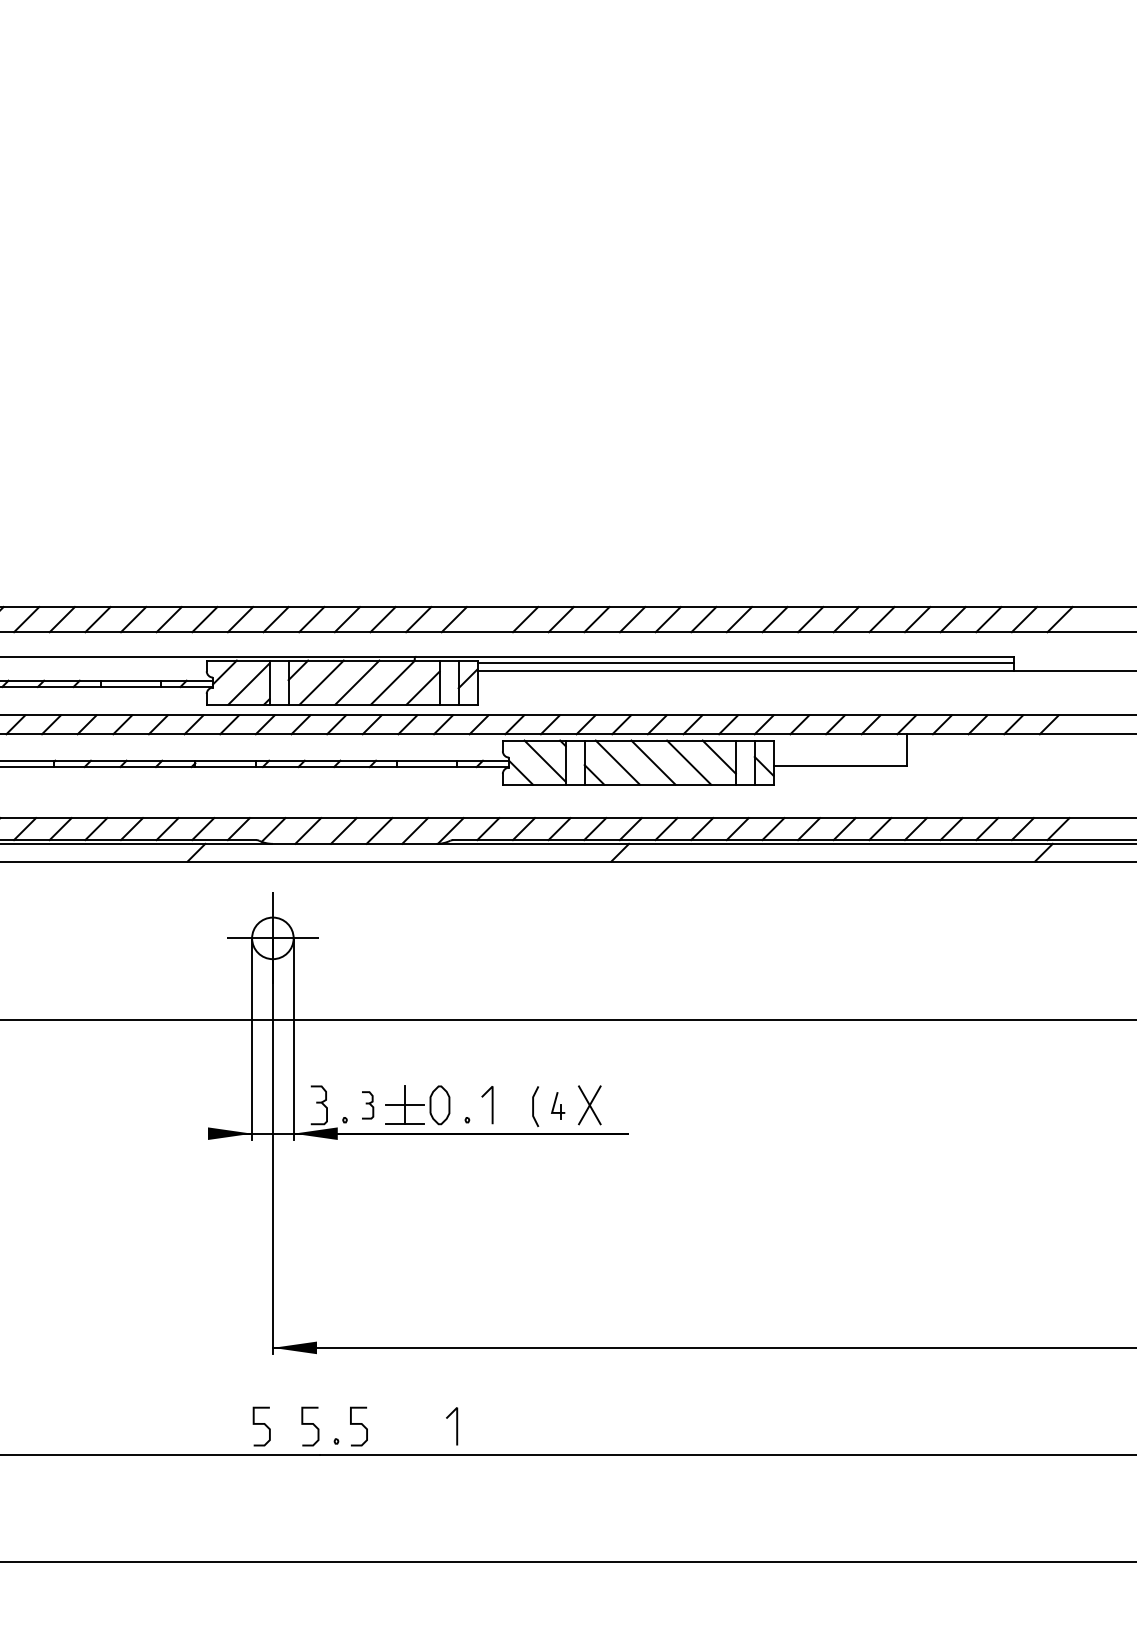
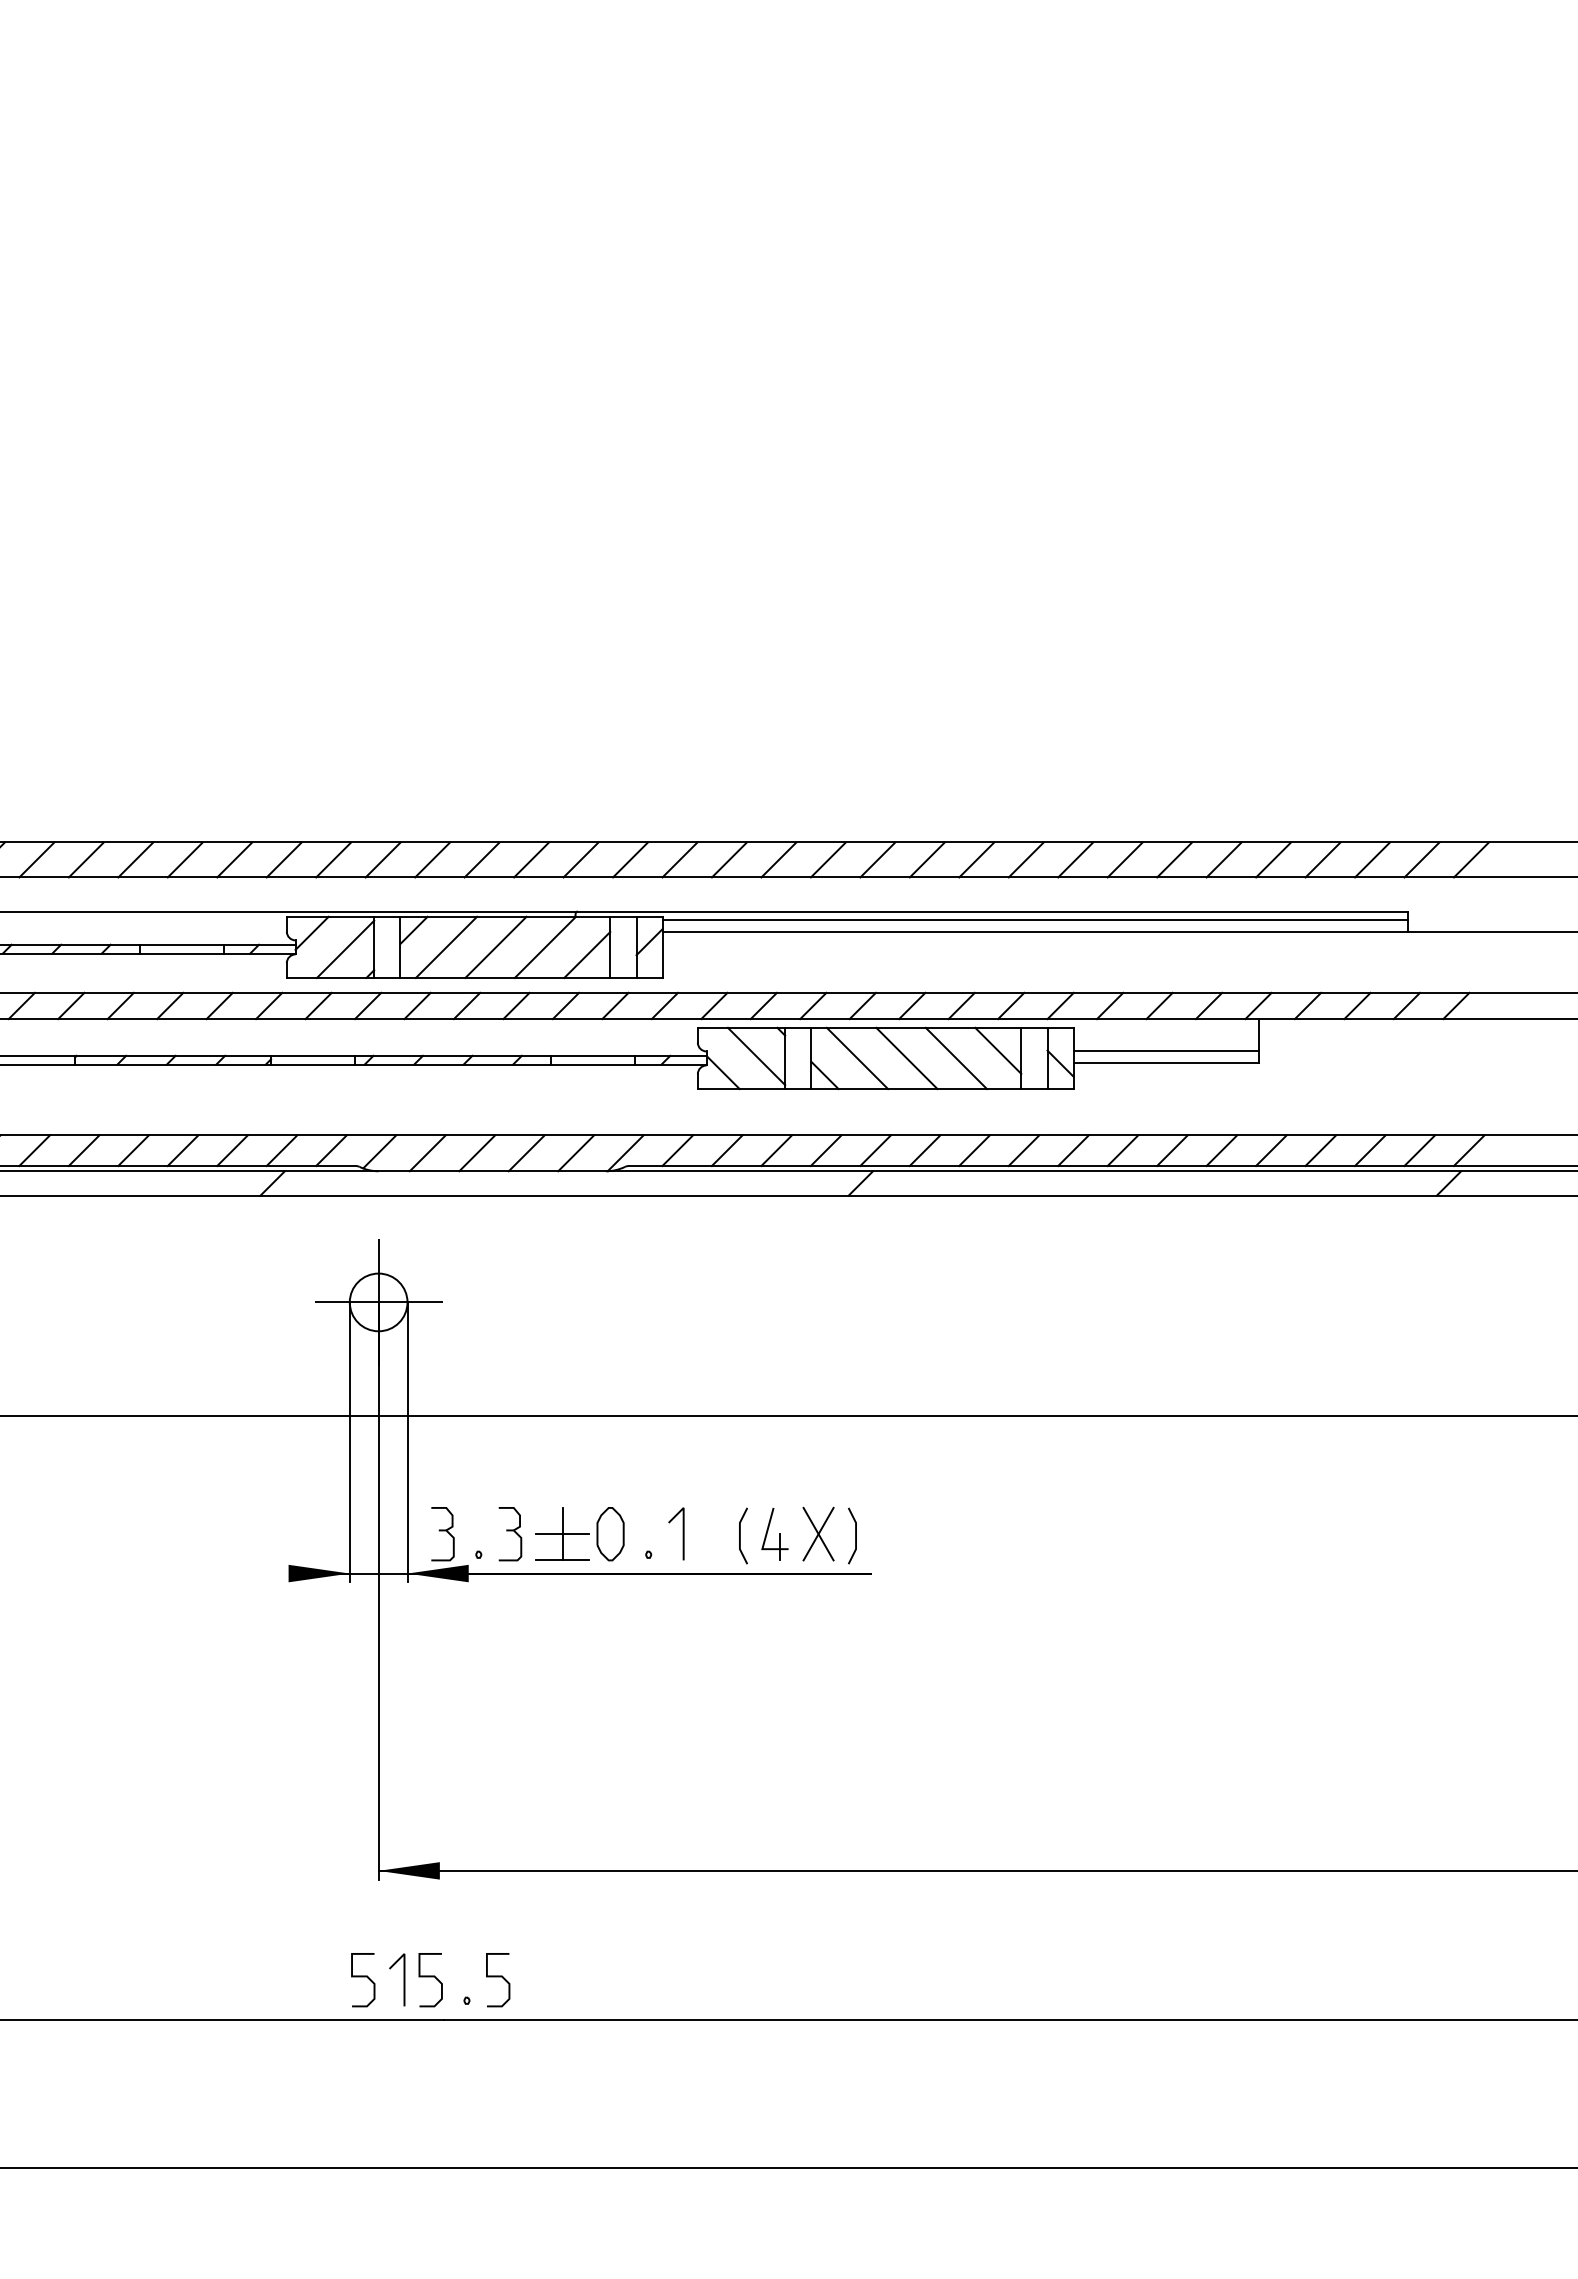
line: (489, 619) -> (679, 859), added
line: (840, 757) -> (1166, 1051), added
part: (367, 1105) -> (510, 1534), size x1.43
part: (558, 1105) -> (774, 1534), size x1.43
line: (616, 1106) -> (855, 1535), added
line: (456, 1426) -> (403, 1979), moved

